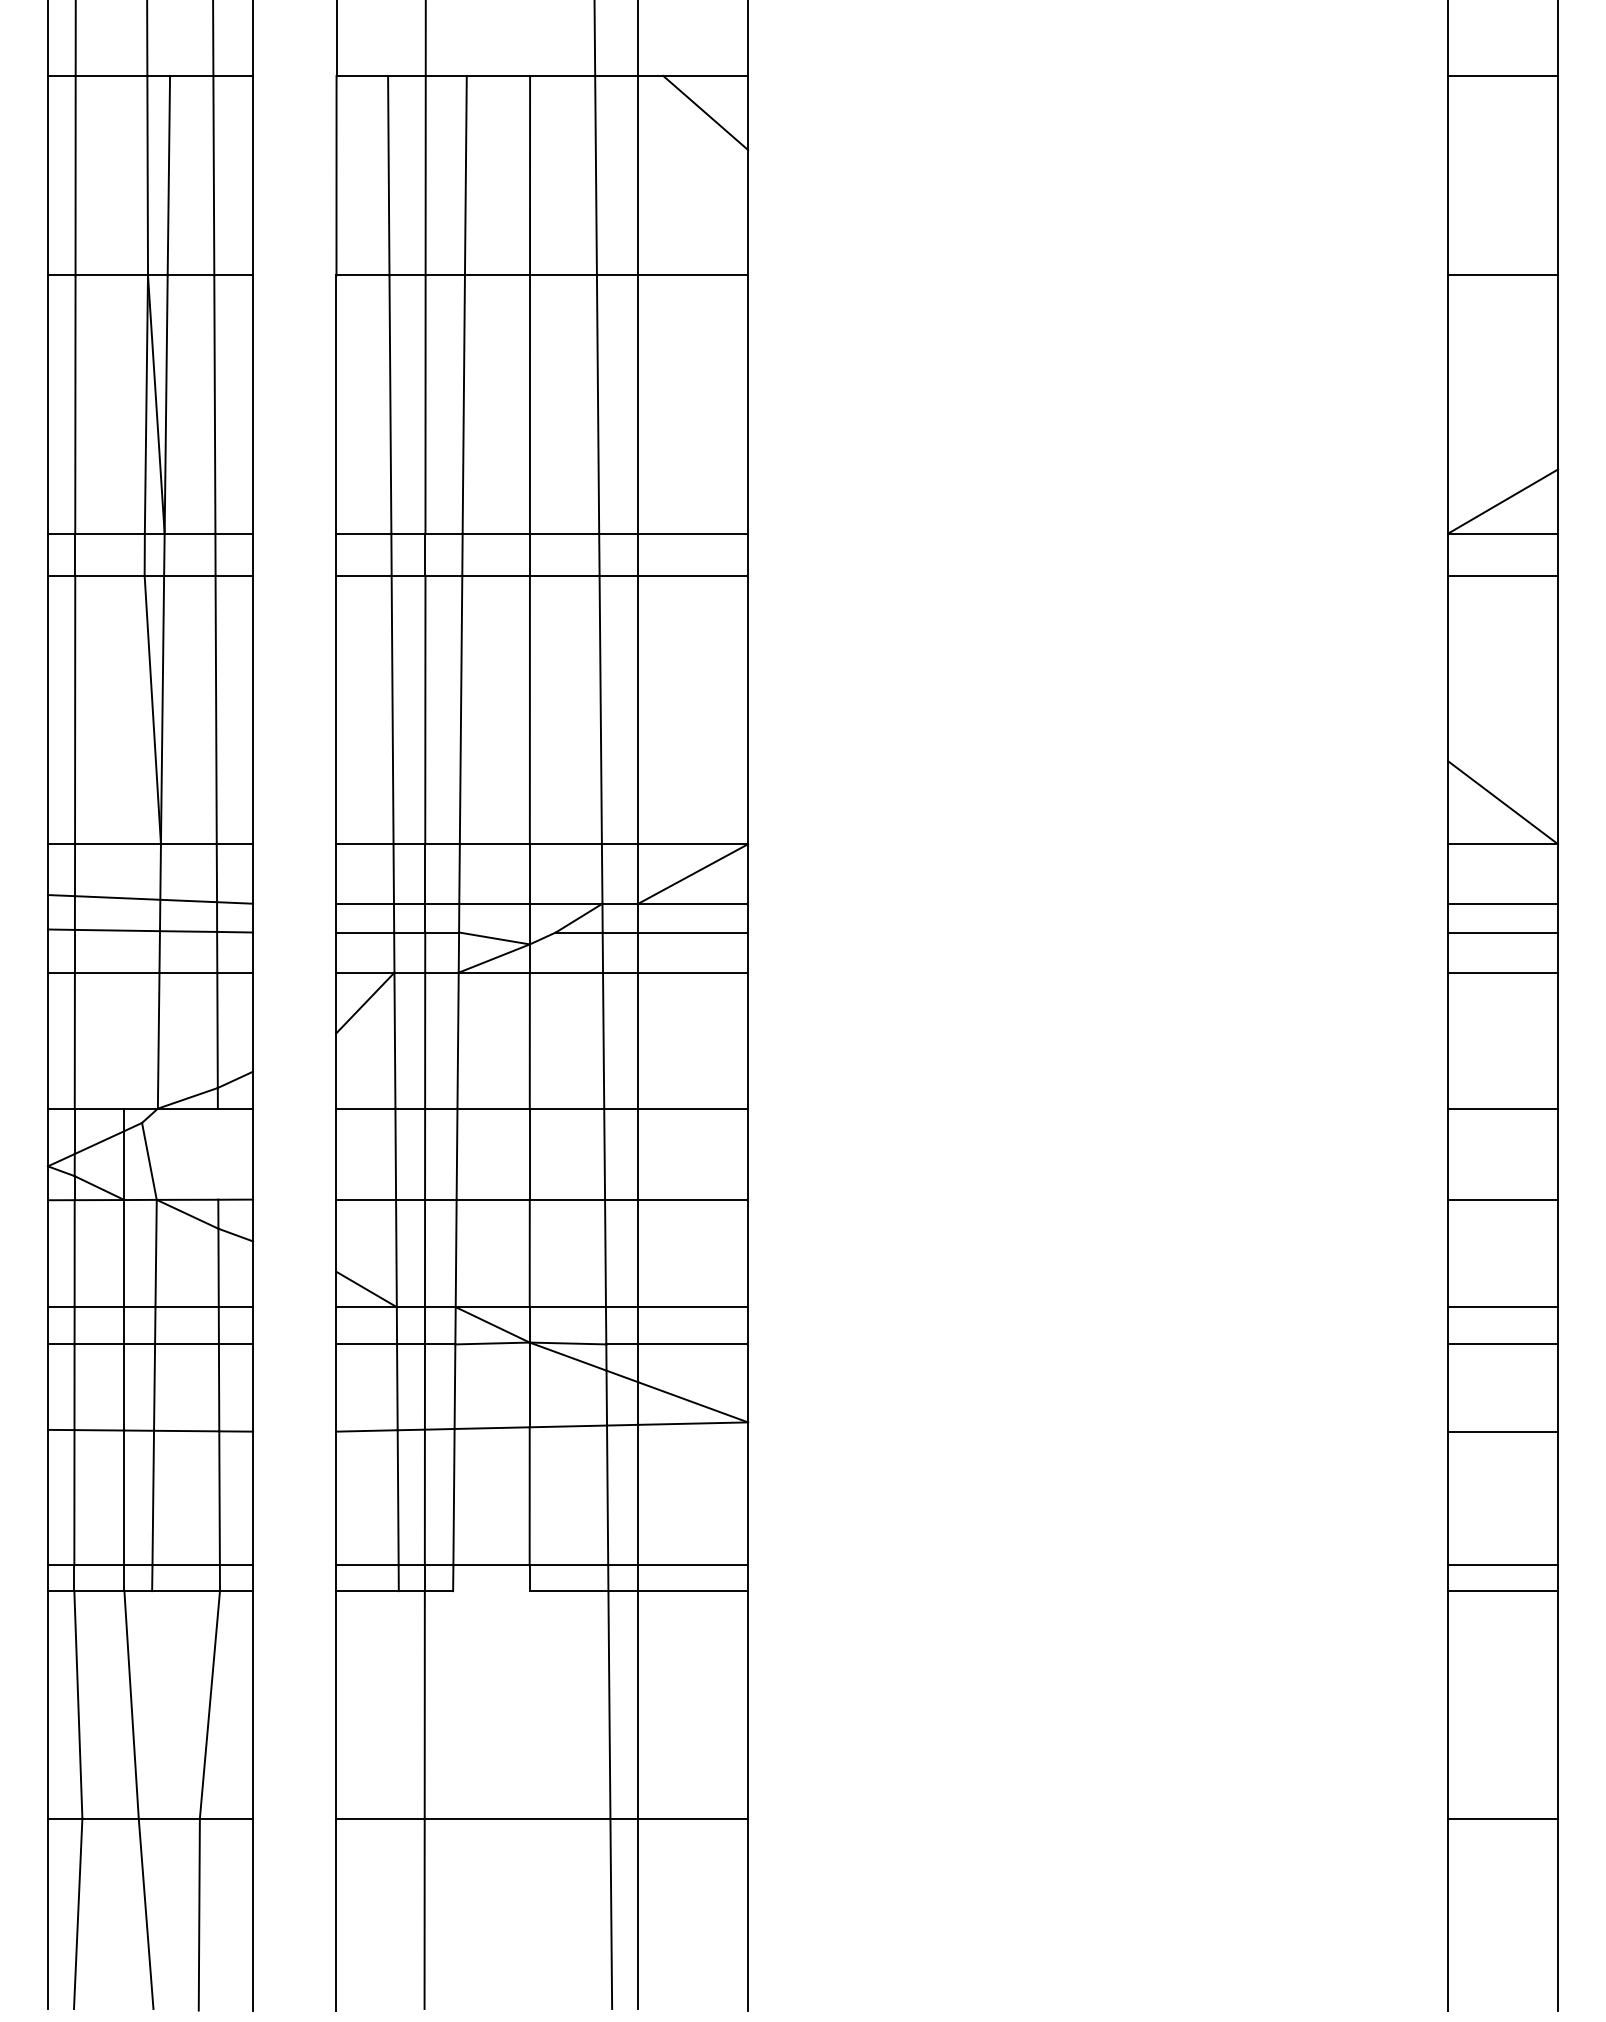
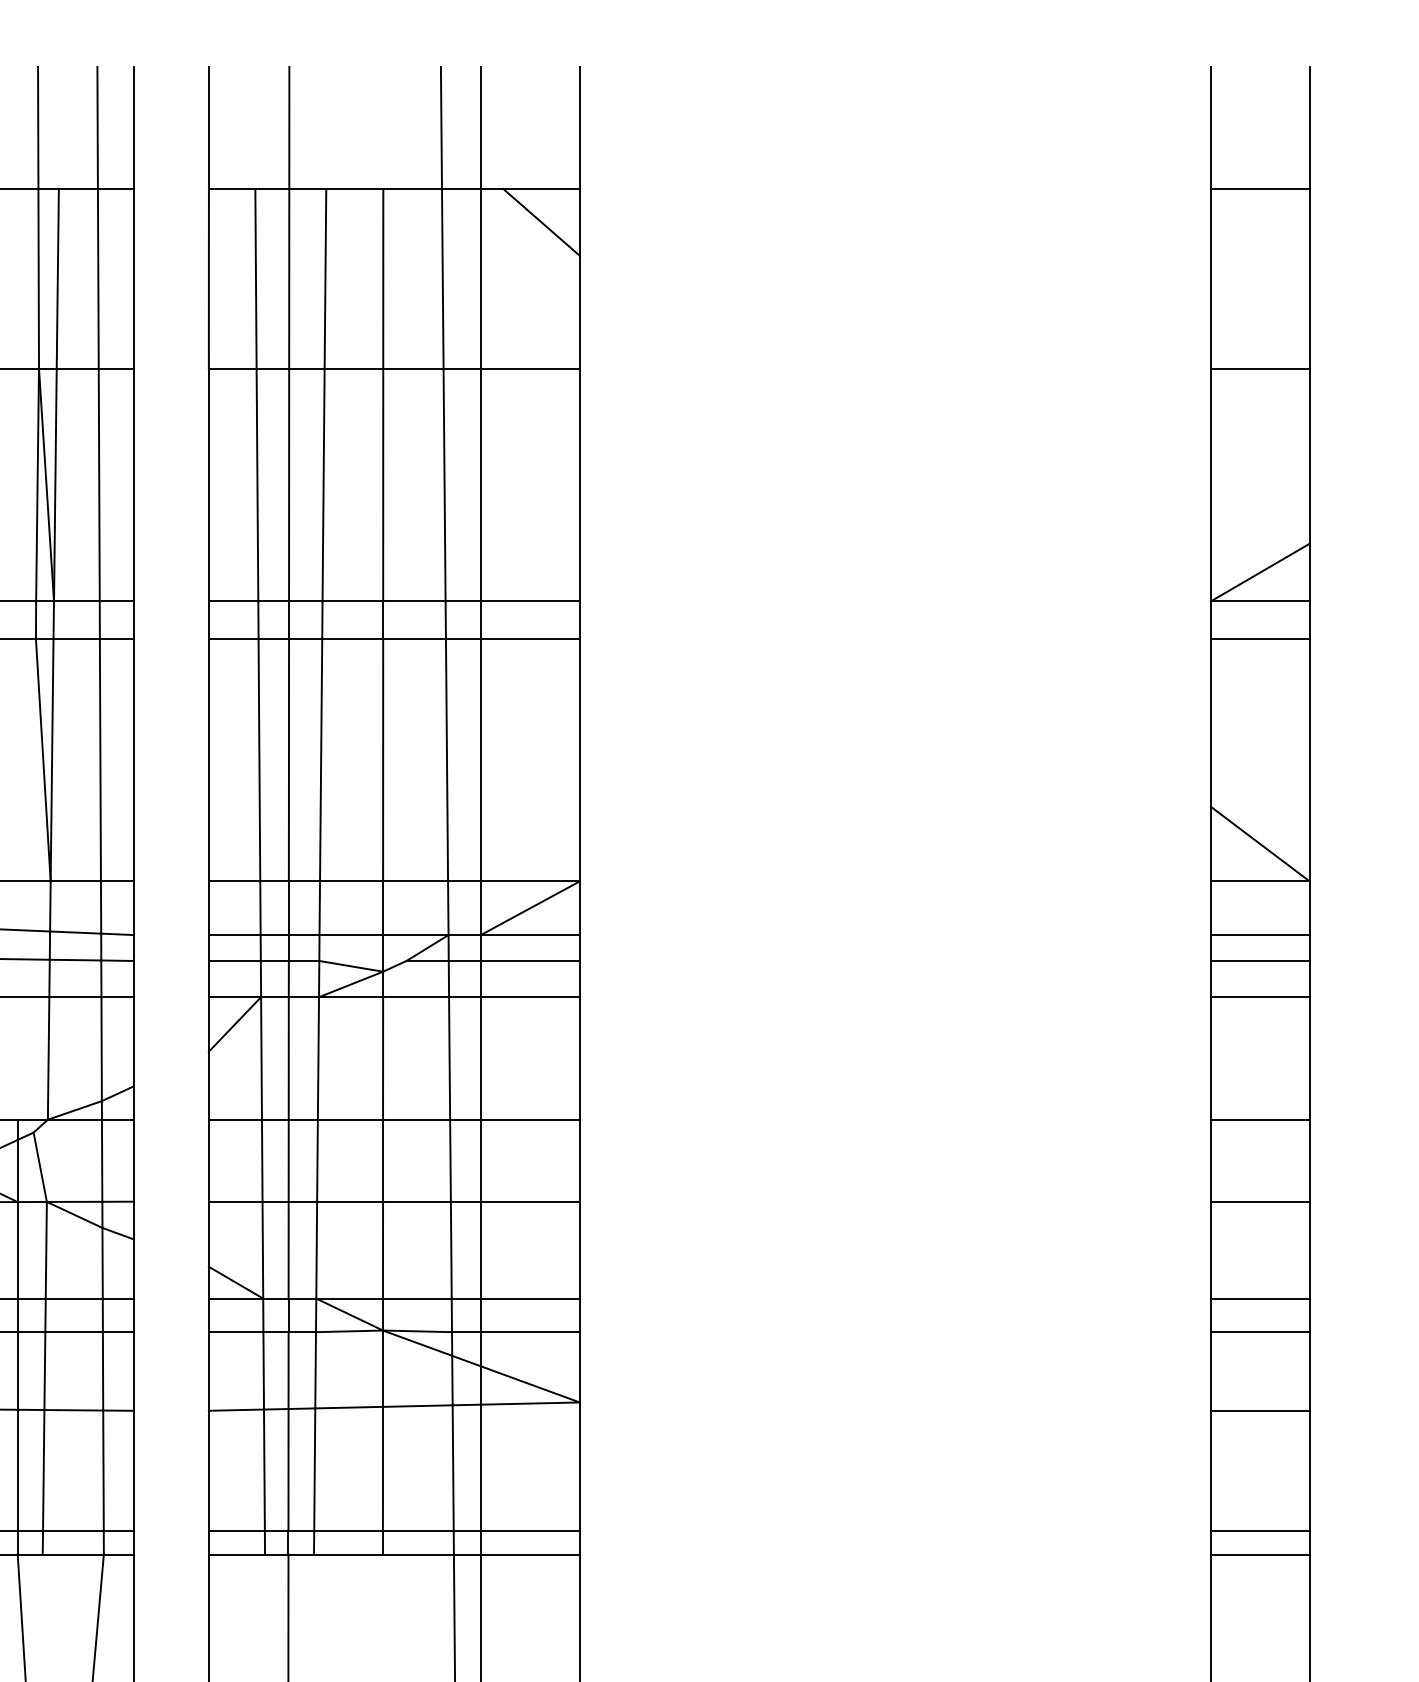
line: (217, 1153) -> (101, 1160), added
line: (491, 1591) -> (348, 1554), added

